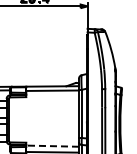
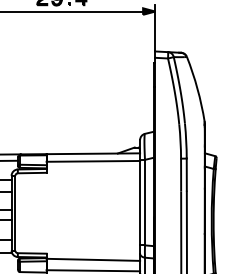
line: (52, 146) -> (93, 260), dashed -> solid

